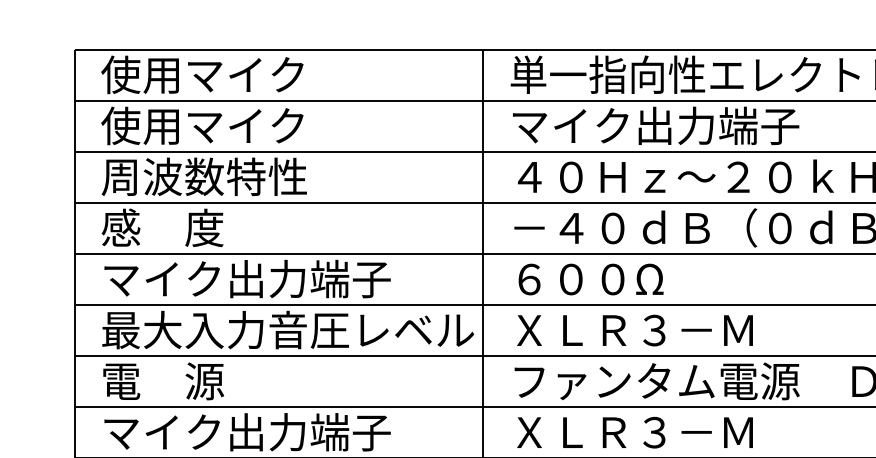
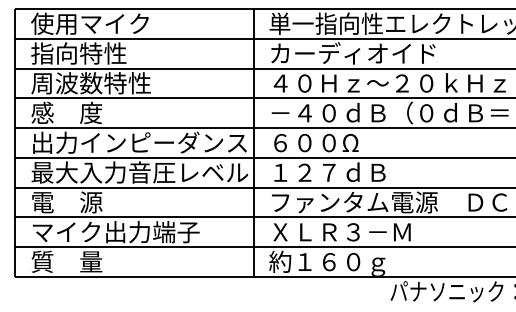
text: (201, 125) -> (89, 53), 使用マイク -> 指向特性
text: (654, 125) -> (353, 53), マイク出力端子 -> カーディオイド
text: (287, 278) -> (139, 142), マイク出力端子 -> 出力インピーダンス
text: (634, 328) -> (341, 171), ＸＬＲ３－Ｍ -> １２７ｄＢ

